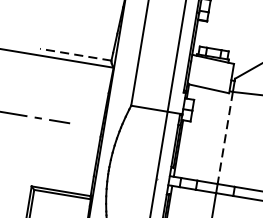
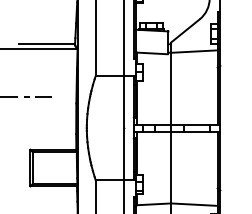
line: (76, 55) -> (47, 44), dashed -> solid
line: (225, 137) -> (171, 88), dashed -> solid

